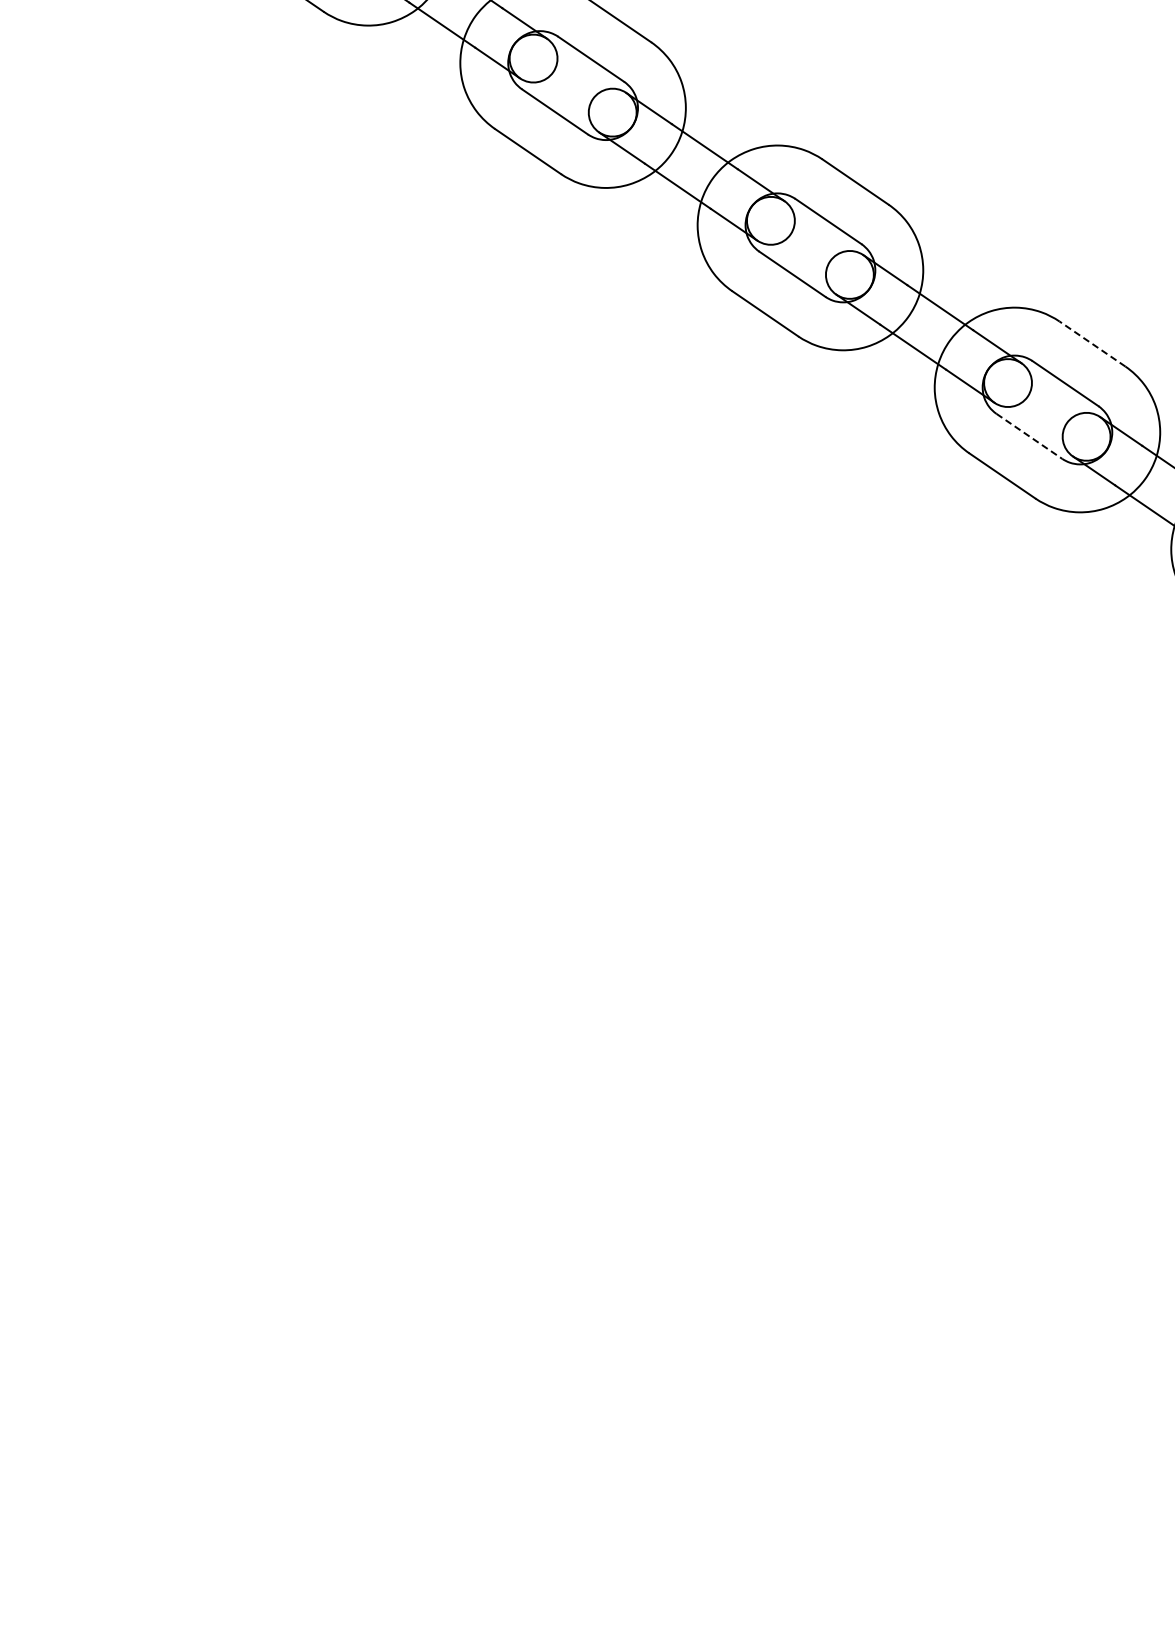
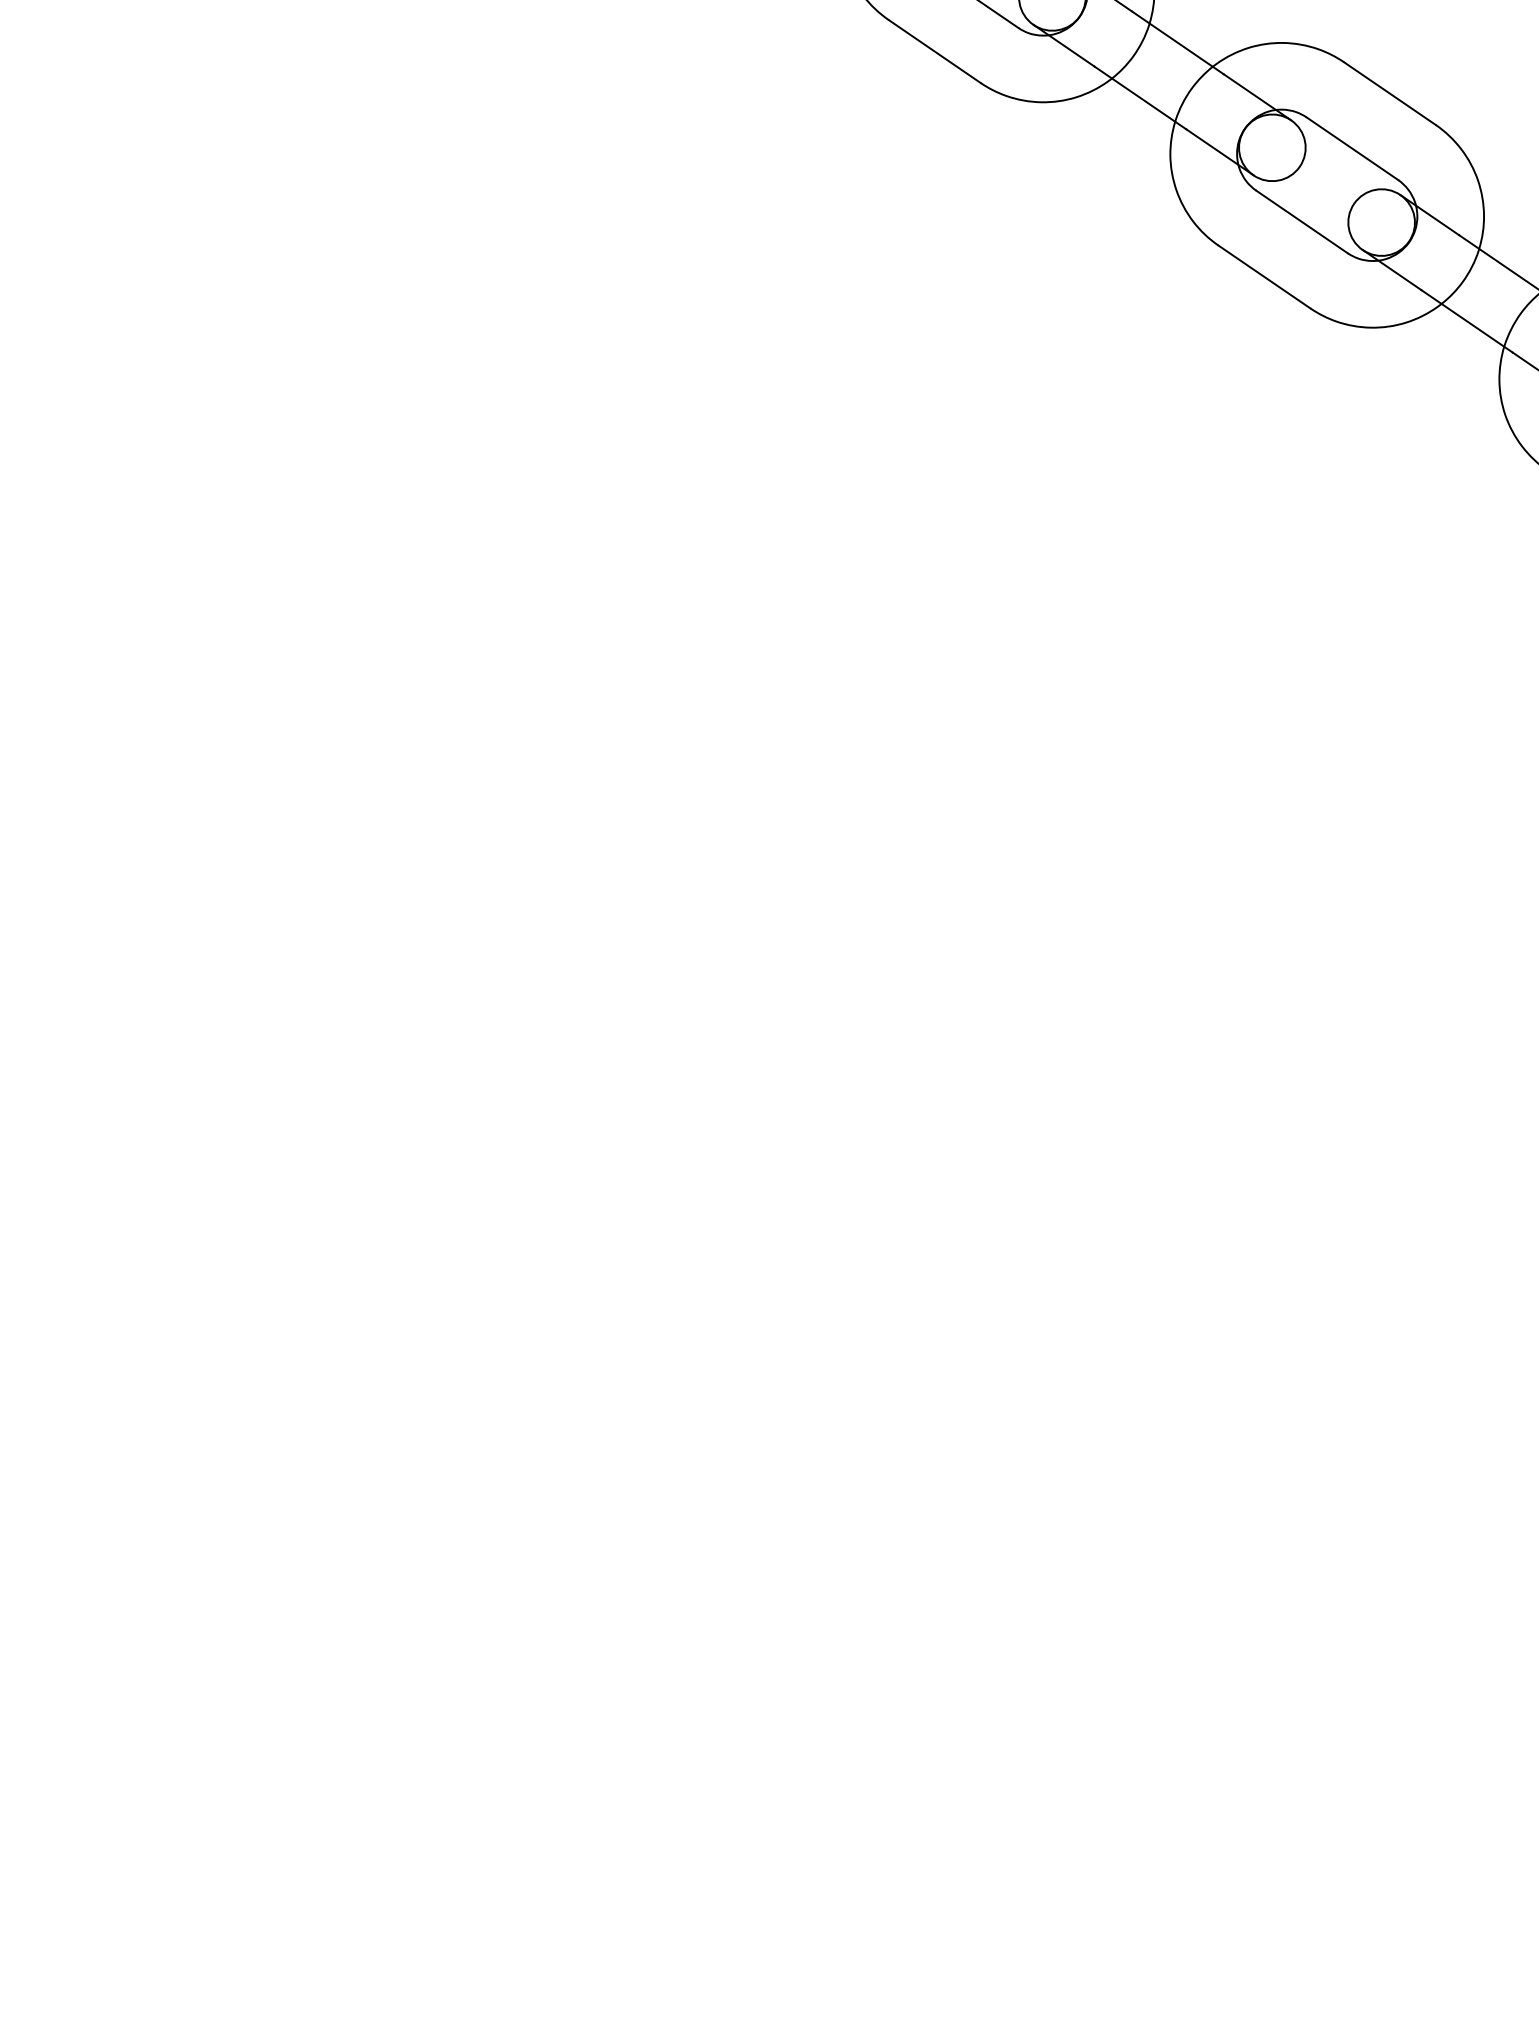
line: (1092, 344) -> (1389, 94), dashed -> solid
line: (1029, 436) -> (1302, 222), dashed -> solid

